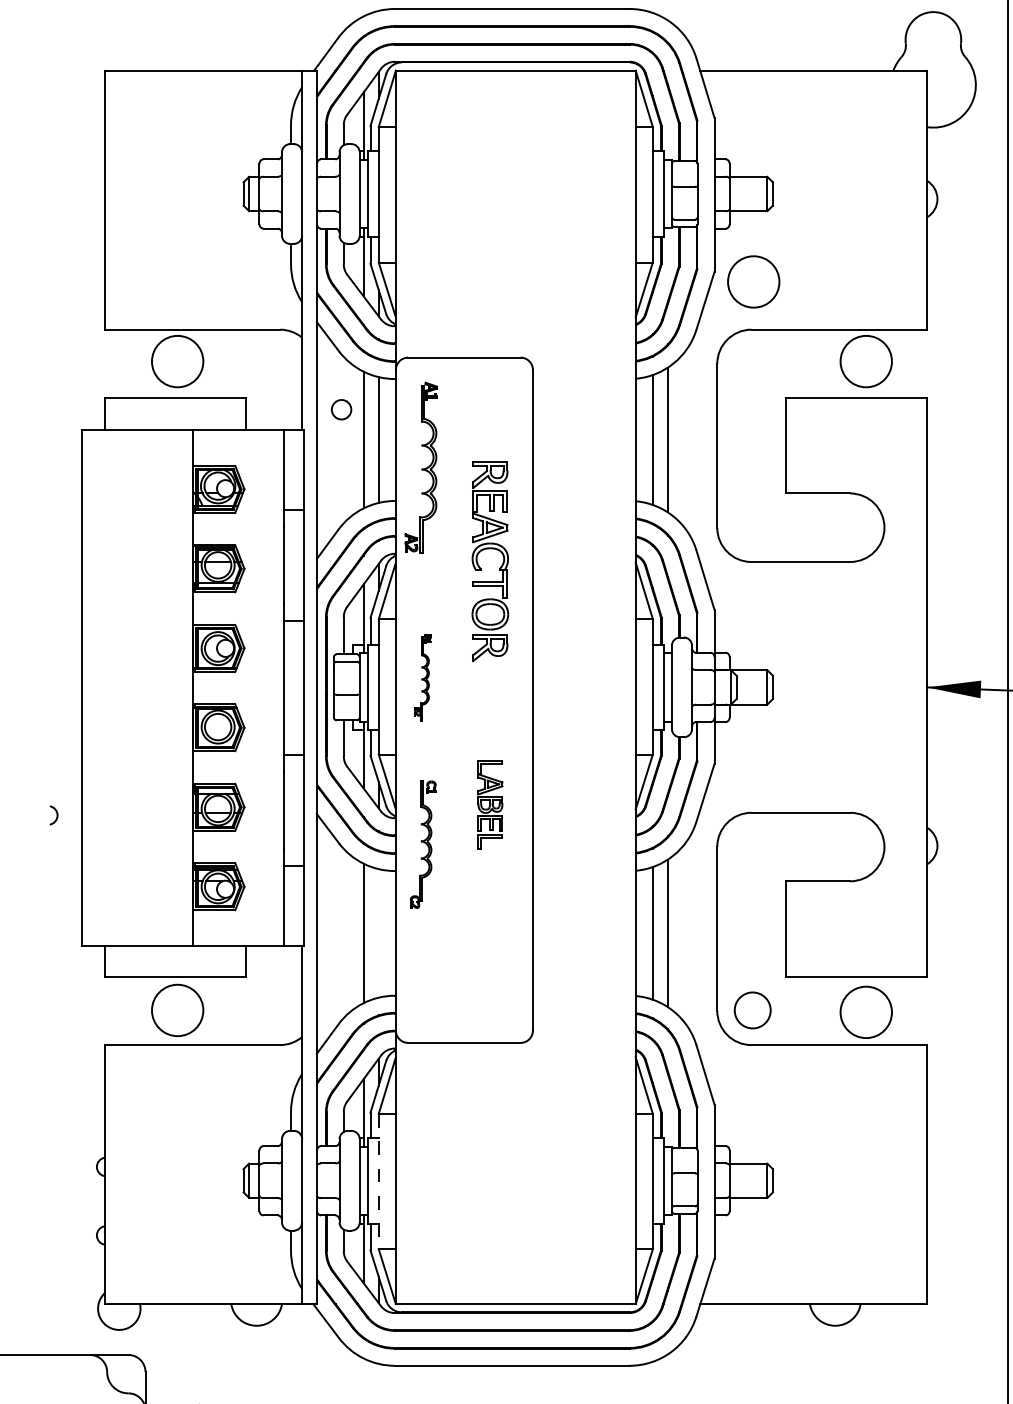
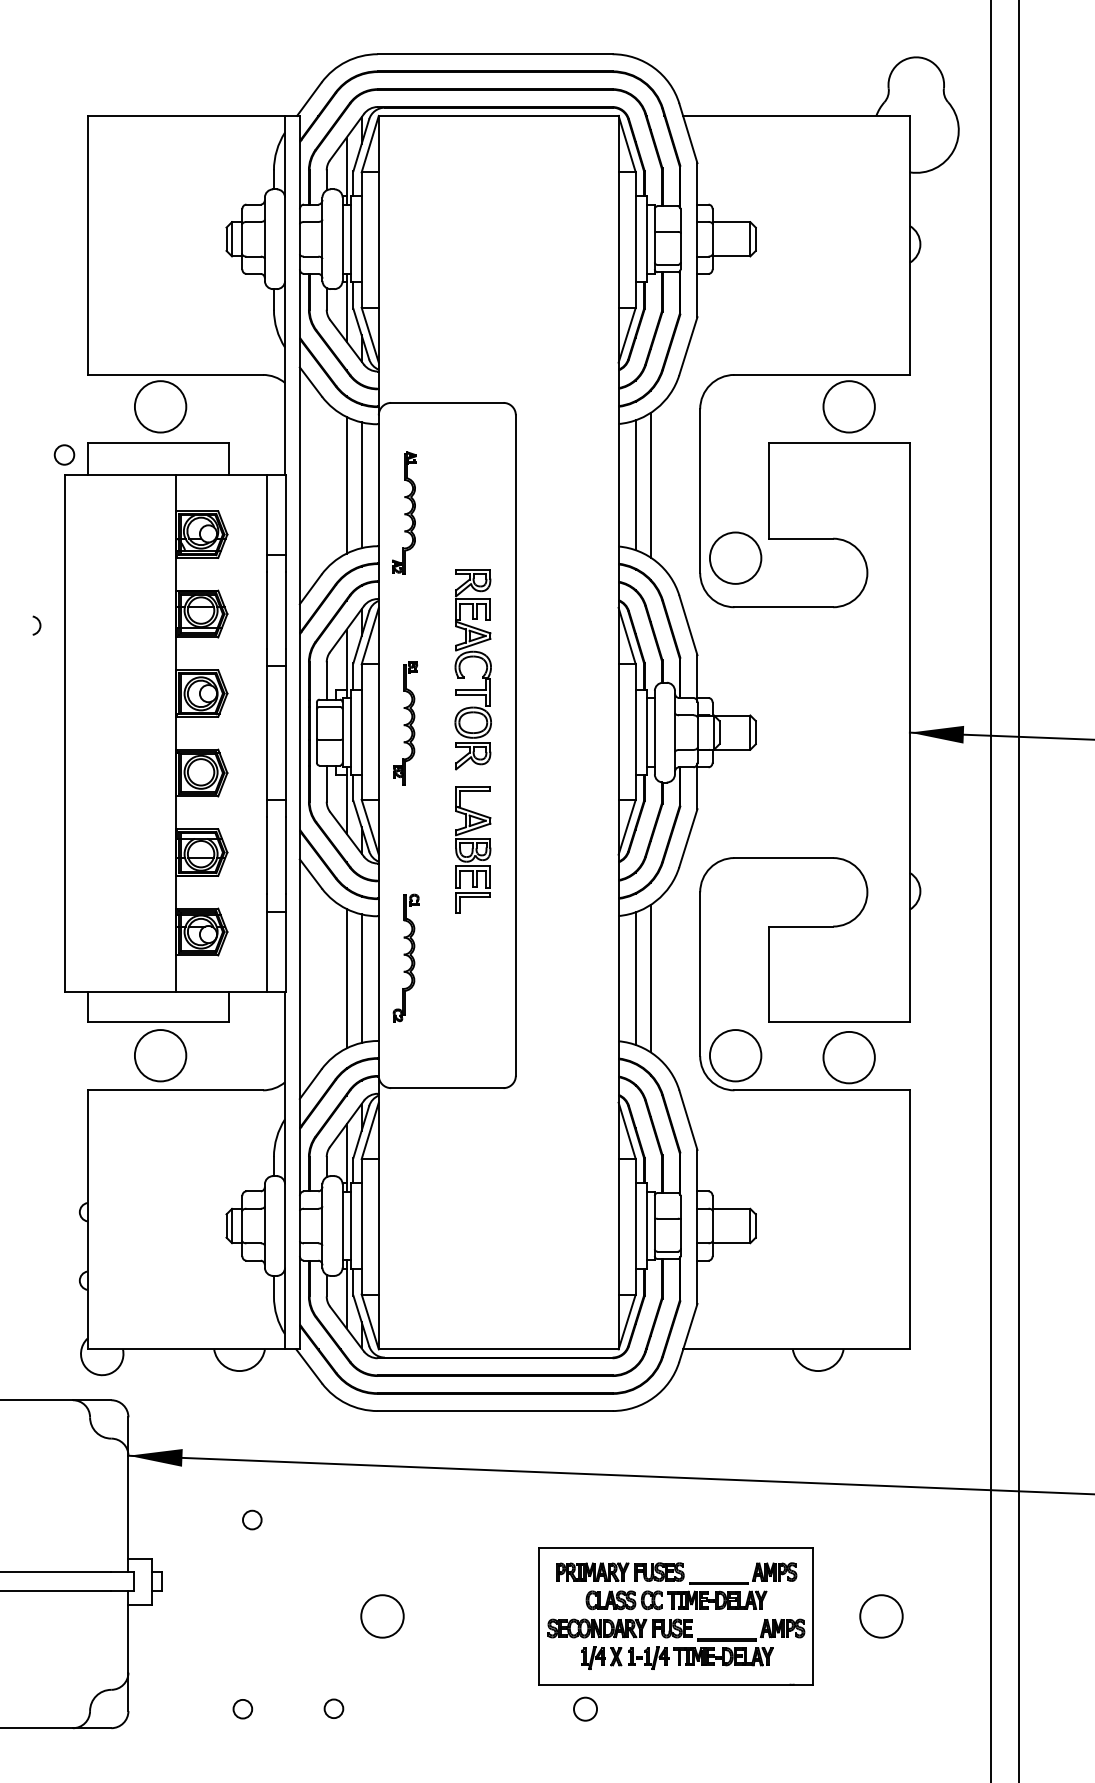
circle: (753, 281) -> (735, 557), moved
circle: (341, 409) -> (64, 454), moved
part: (421, 467) -> (404, 512), size x0.71
part: (481, 568) -> (464, 676), moved
part: (422, 678) -> (405, 723), size x1.43
part: (490, 804) -> (473, 849), size x1.43
arc: (56, 815) -> (39, 625), moved
part: (422, 844) -> (405, 957), moved
line: (378, 933) -> (361, 978), added
circle: (752, 1010) -> (735, 1055), size x1.43
line: (378, 1181) -> (361, 1226), dashed -> solid

